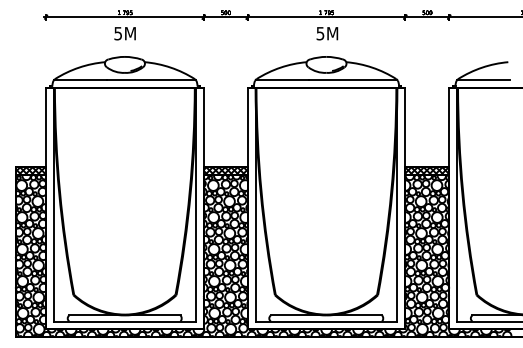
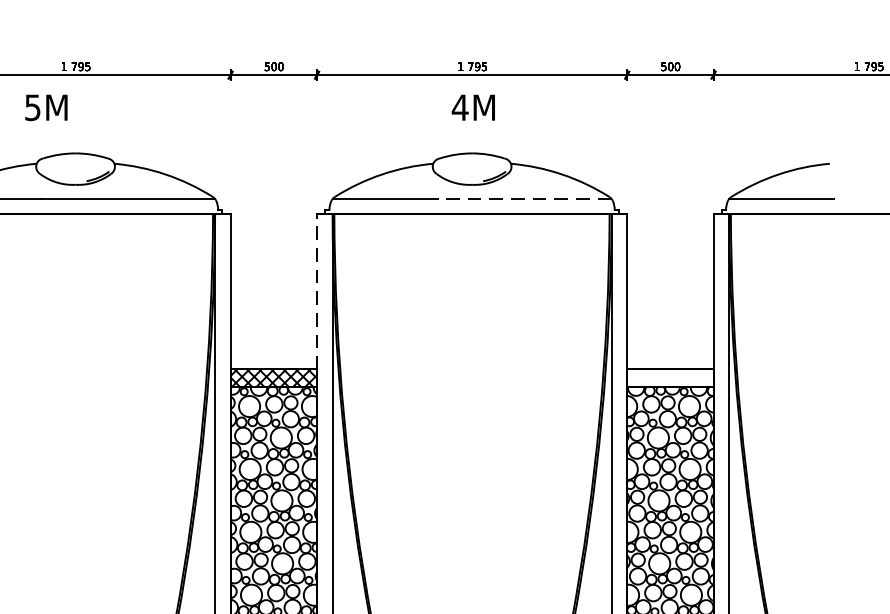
text: (124, 33) -> (45, 107), moved
text: (320, 33) -> (460, 107), 5M -> 4M
line: (352, 79) -> (523, 197), solid -> dashed
line: (247, 127) -> (316, 292), solid -> dashed
hatch: (427, 170) -> (670, 376), removed

